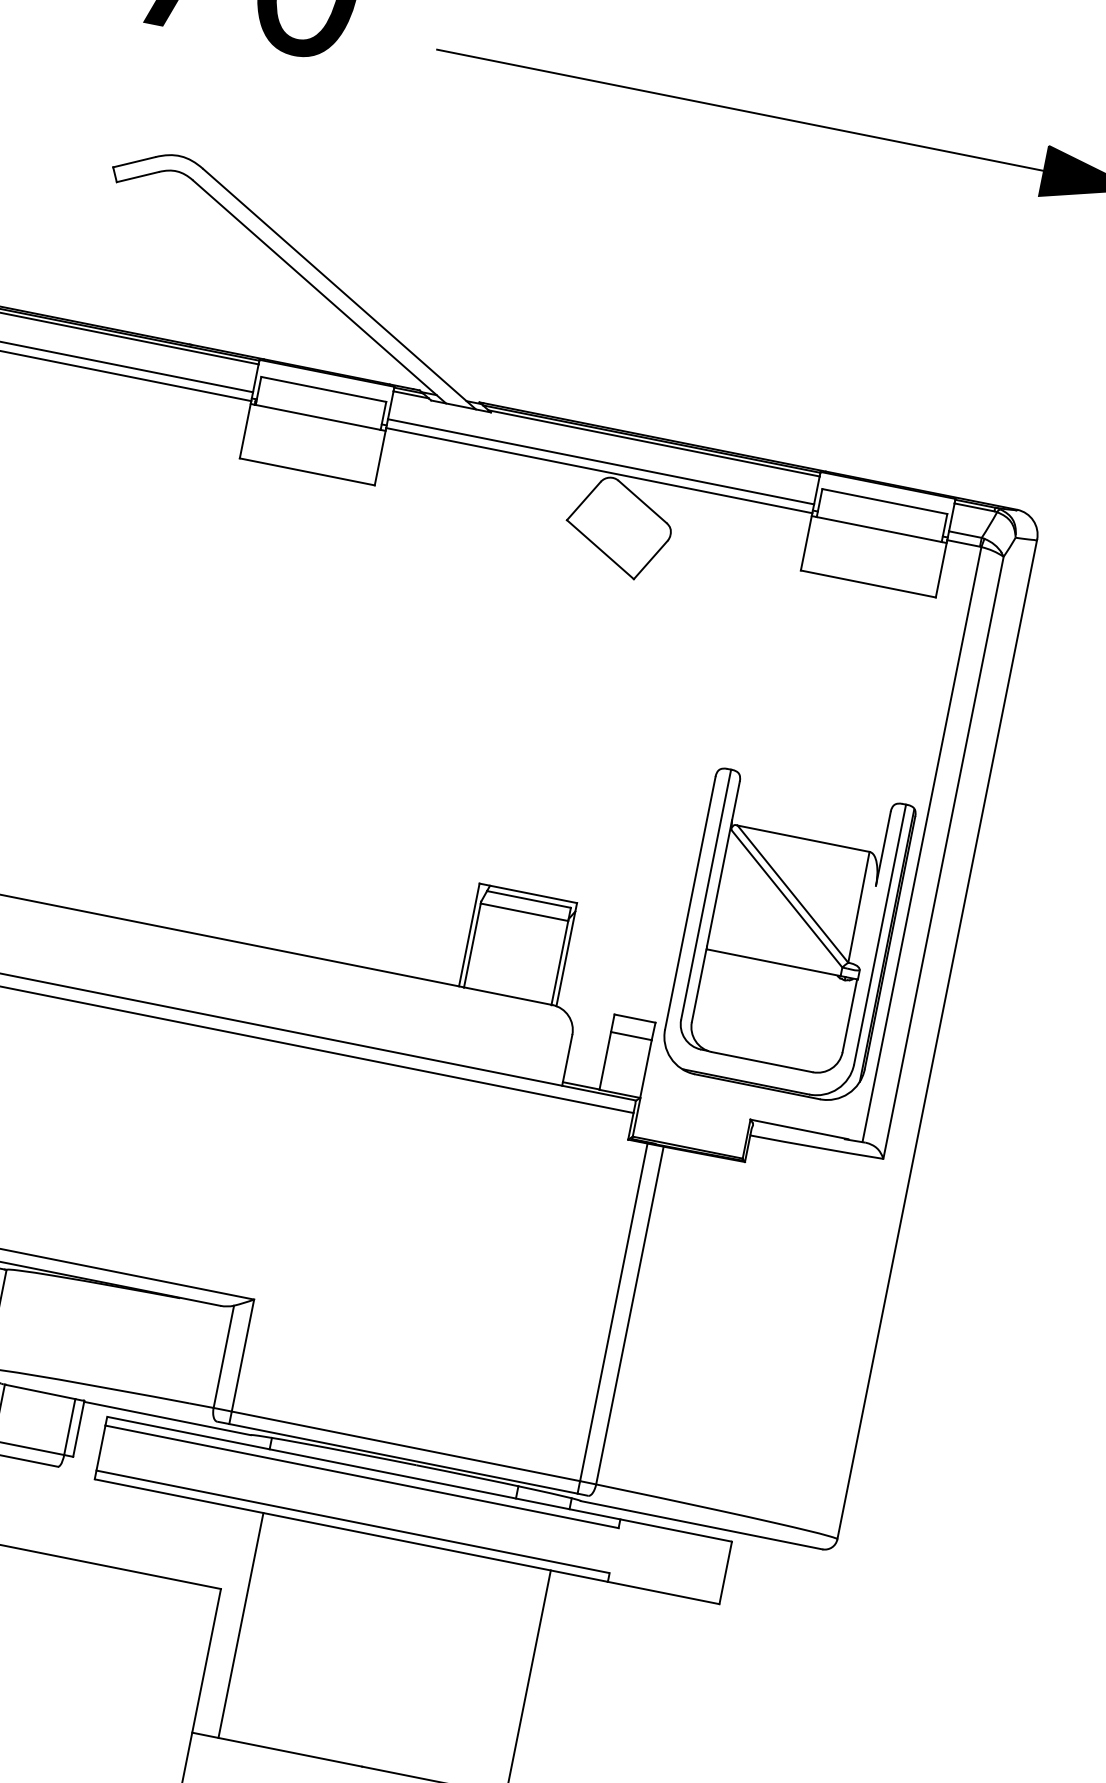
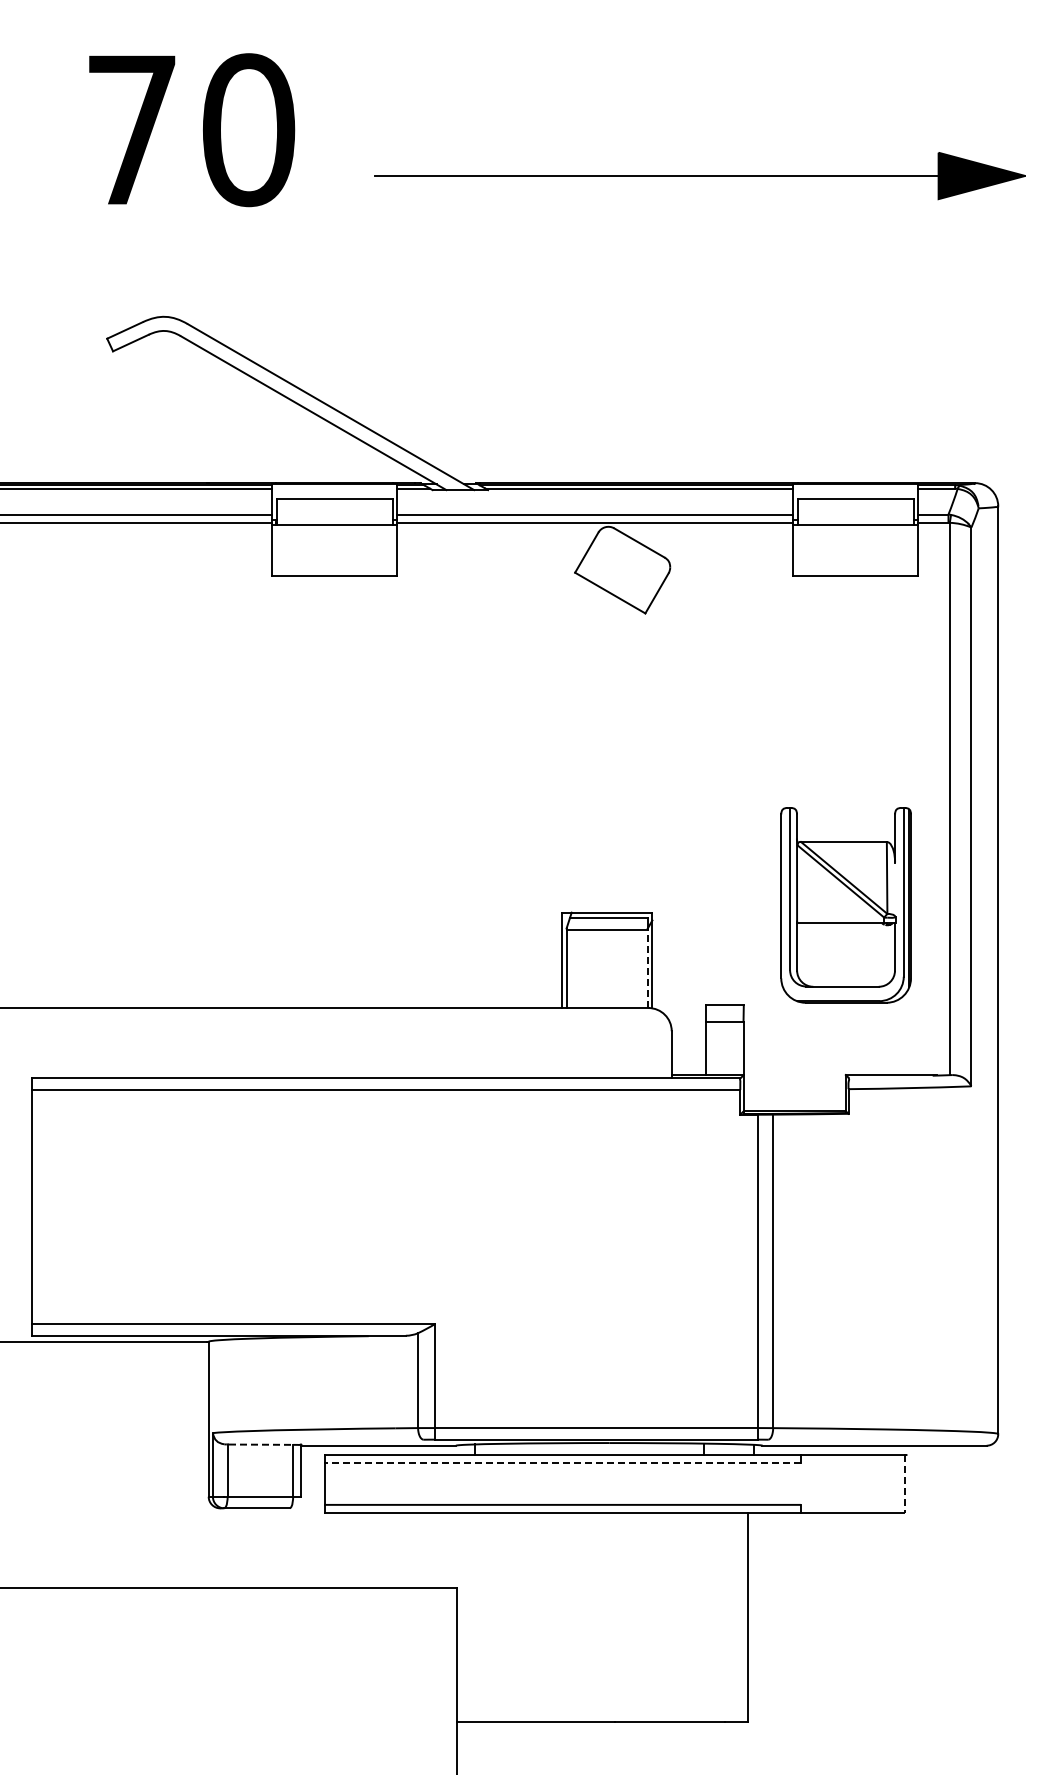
part: (786, 936) -> (845, 905), size x0.7
line: (559, 962) -> (647, 968), solid -> dashed
line: (41, 1391) -> (261, 1444), solid -> dashed
line: (361, 1477) -> (562, 1463), solid -> dashed
line: (725, 1573) -> (904, 1484), solid -> dashed
line: (241, 1625) -> (481, 1617), removed

